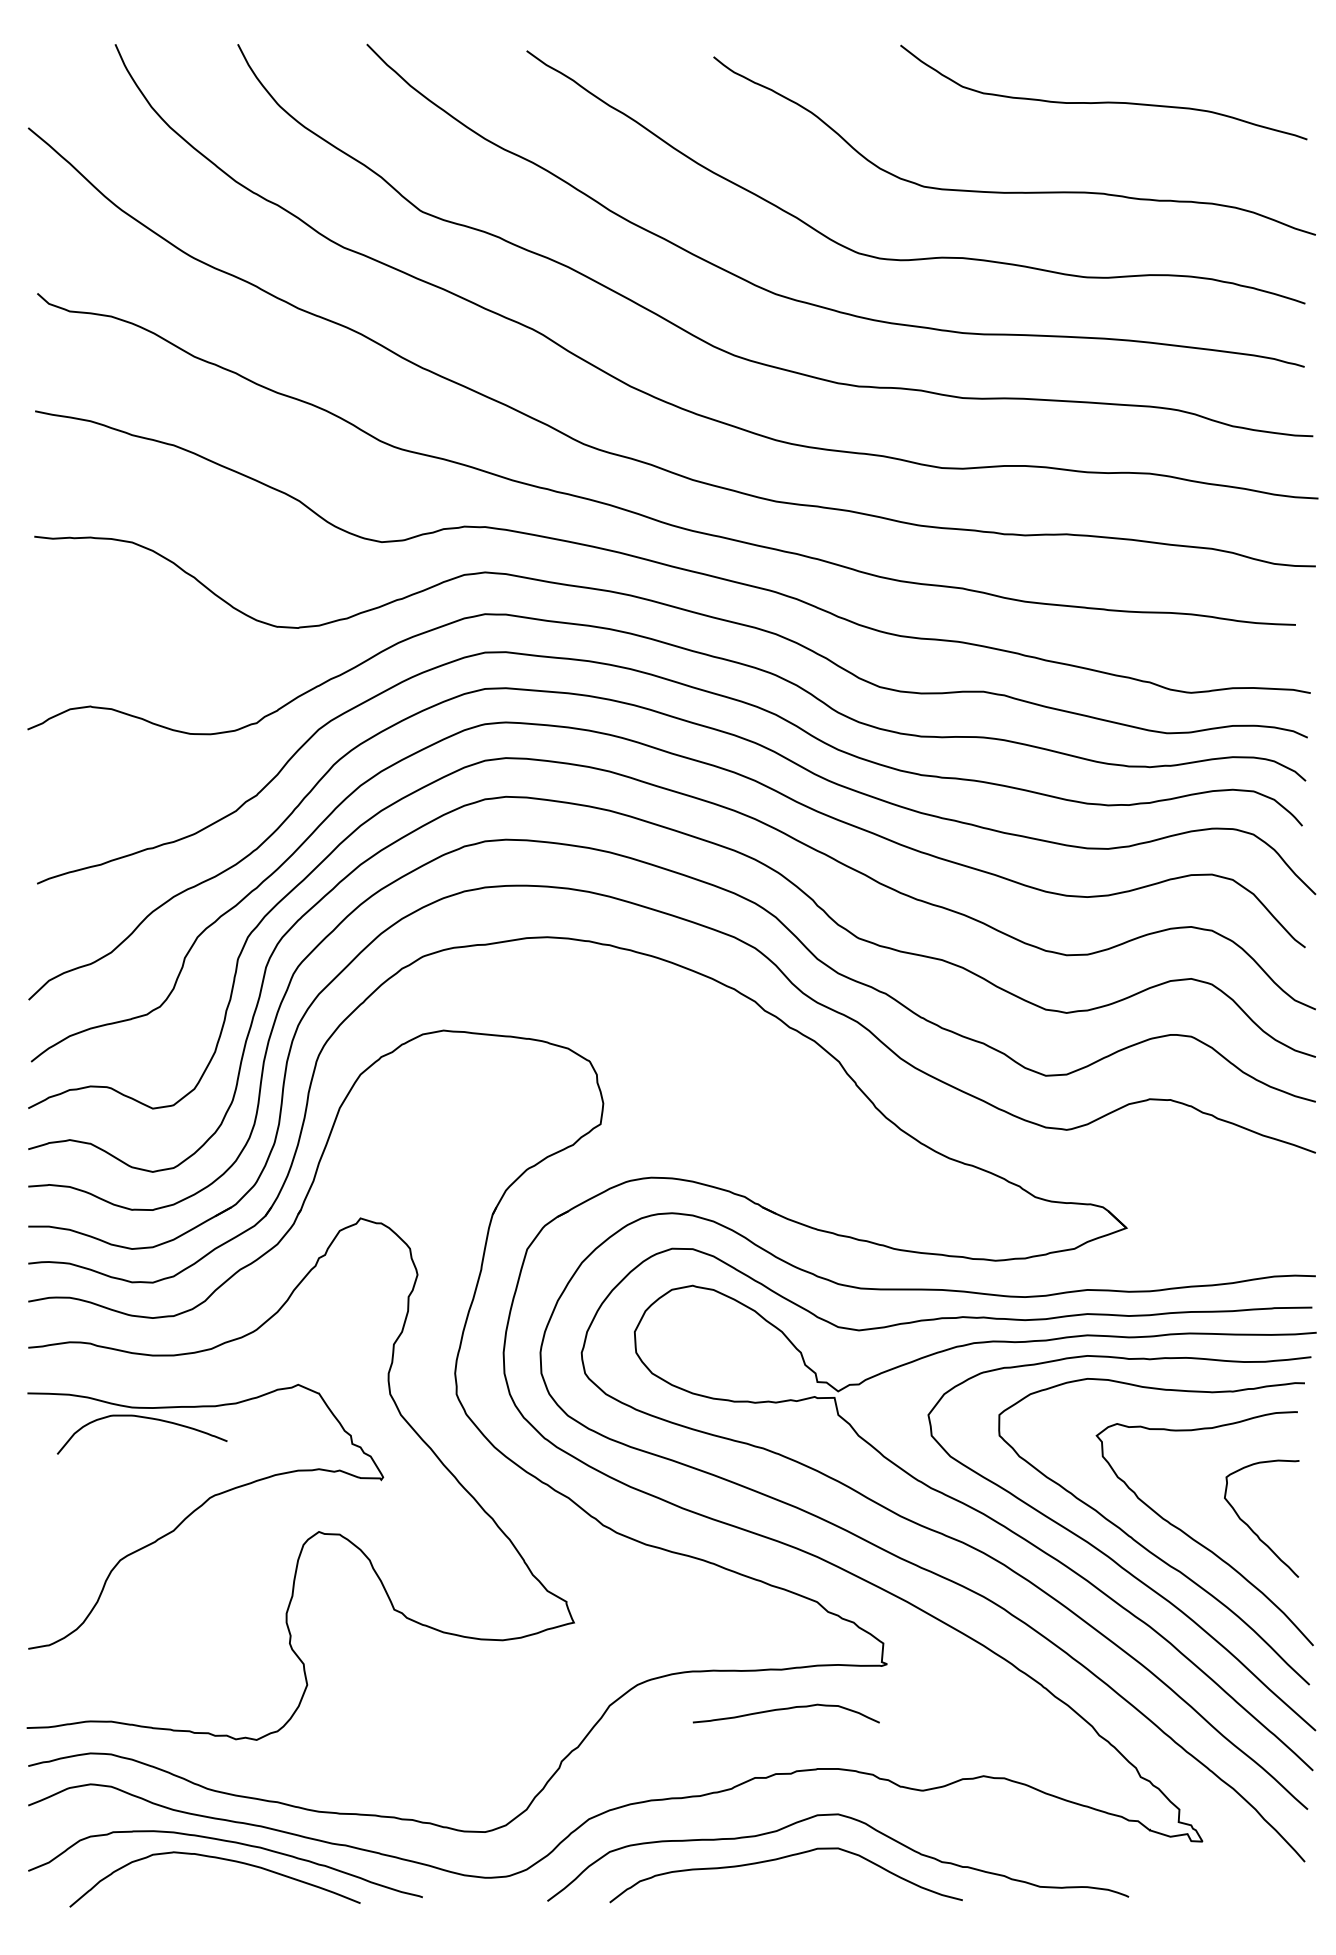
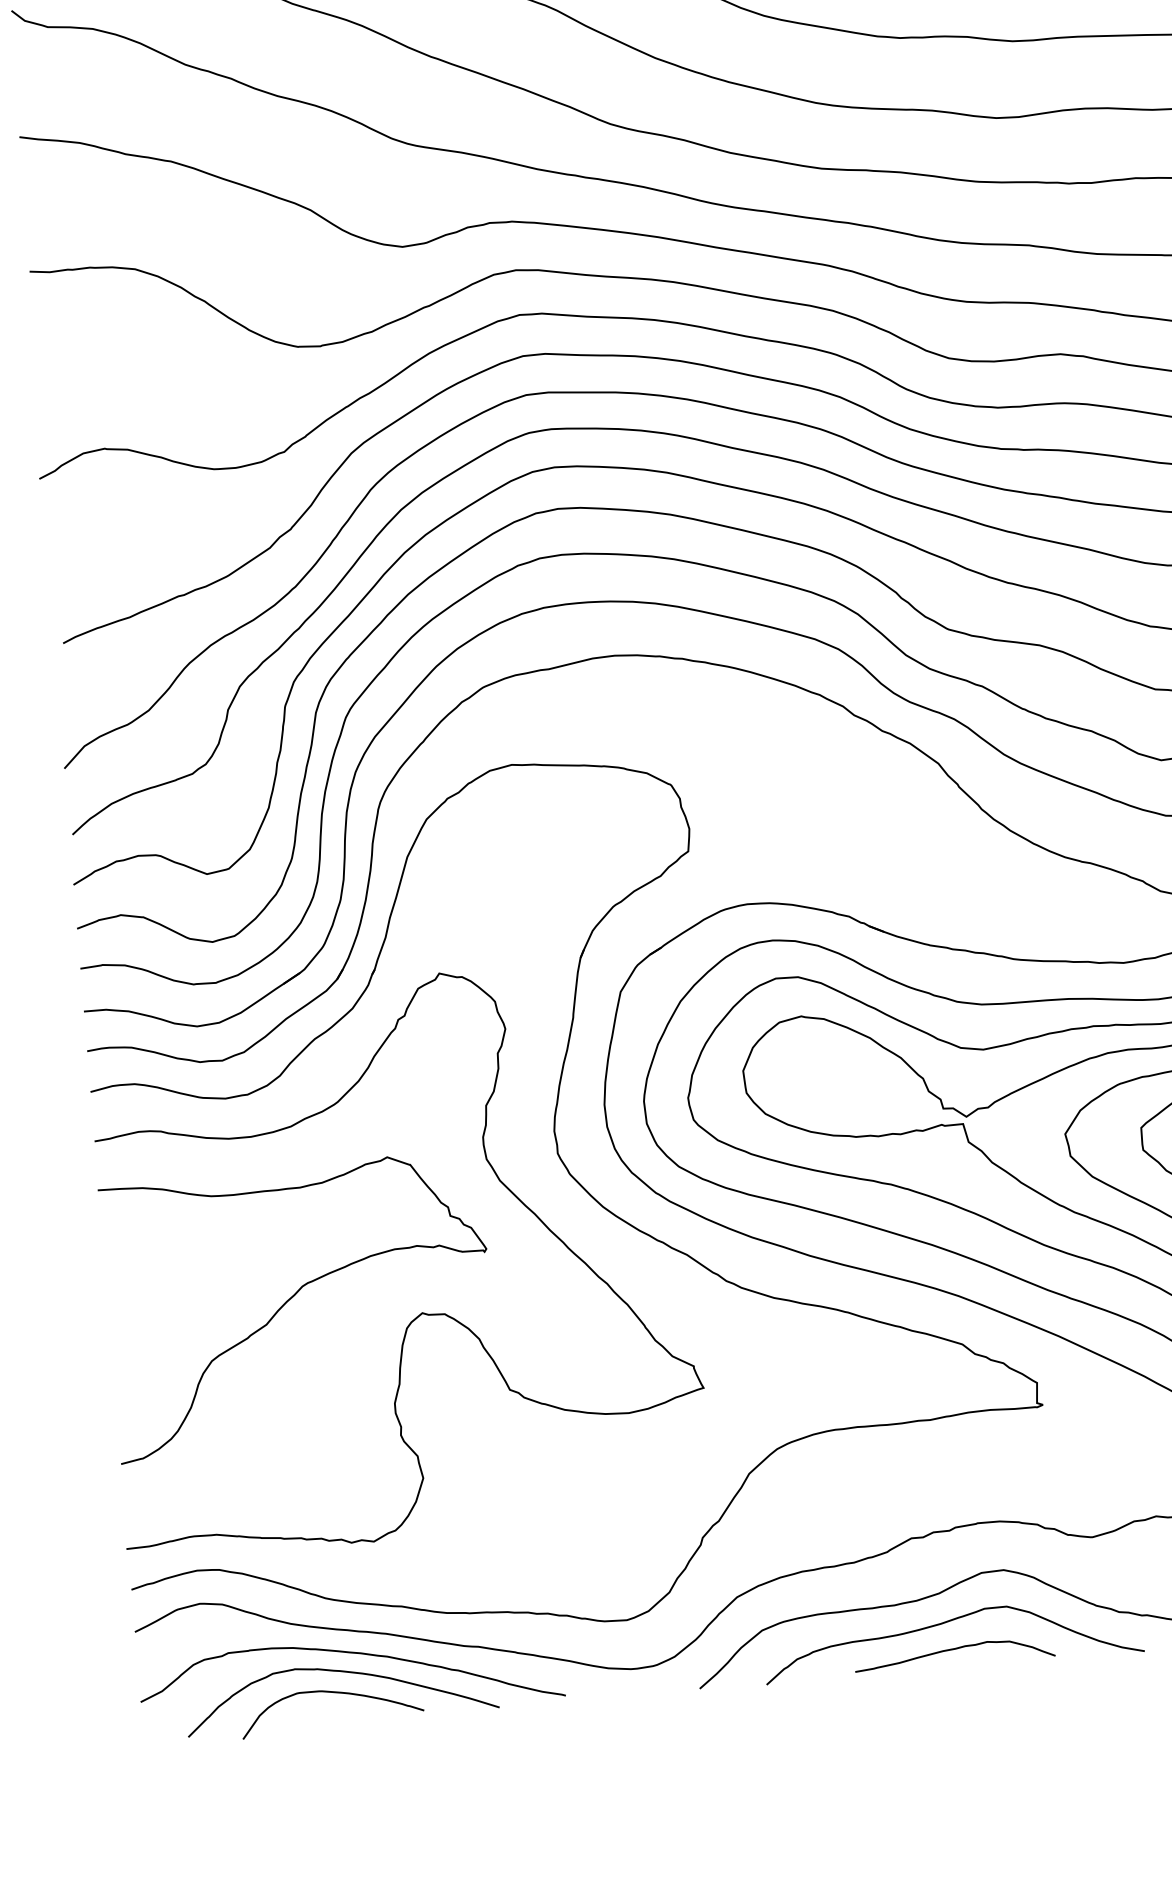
curve: (143, 1418) -> (332, 1693), moved
curve: (785, 1709) -> (953, 1649), moved

